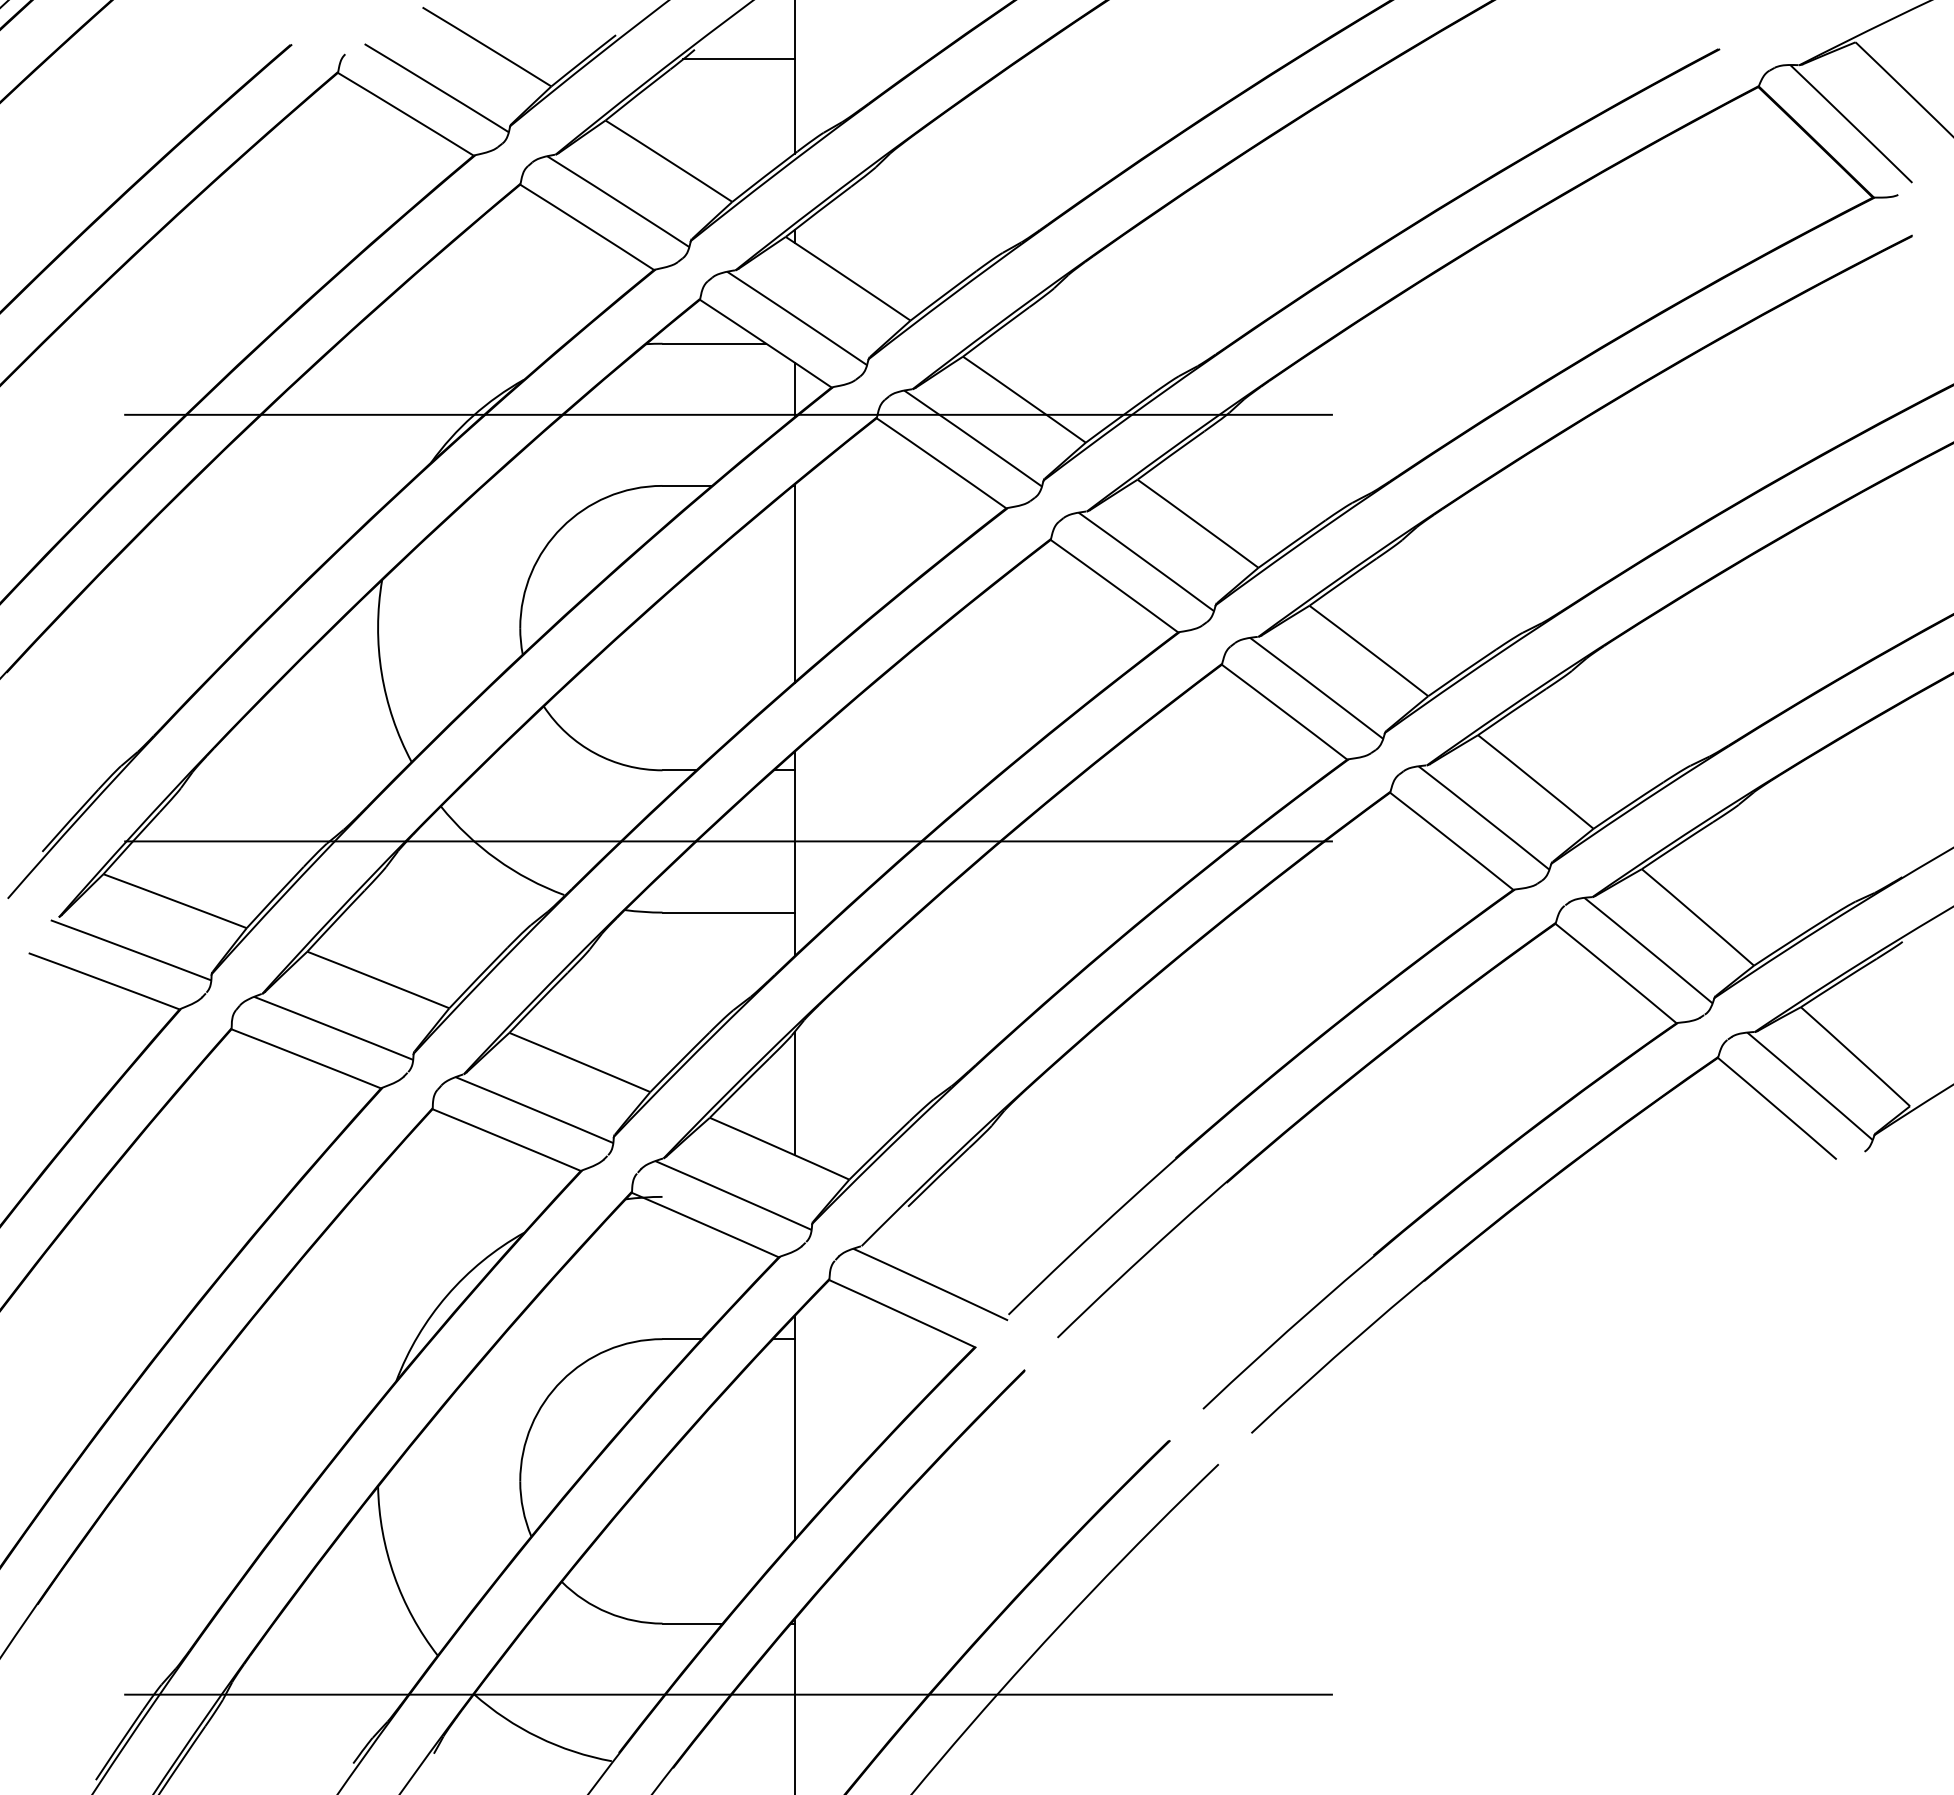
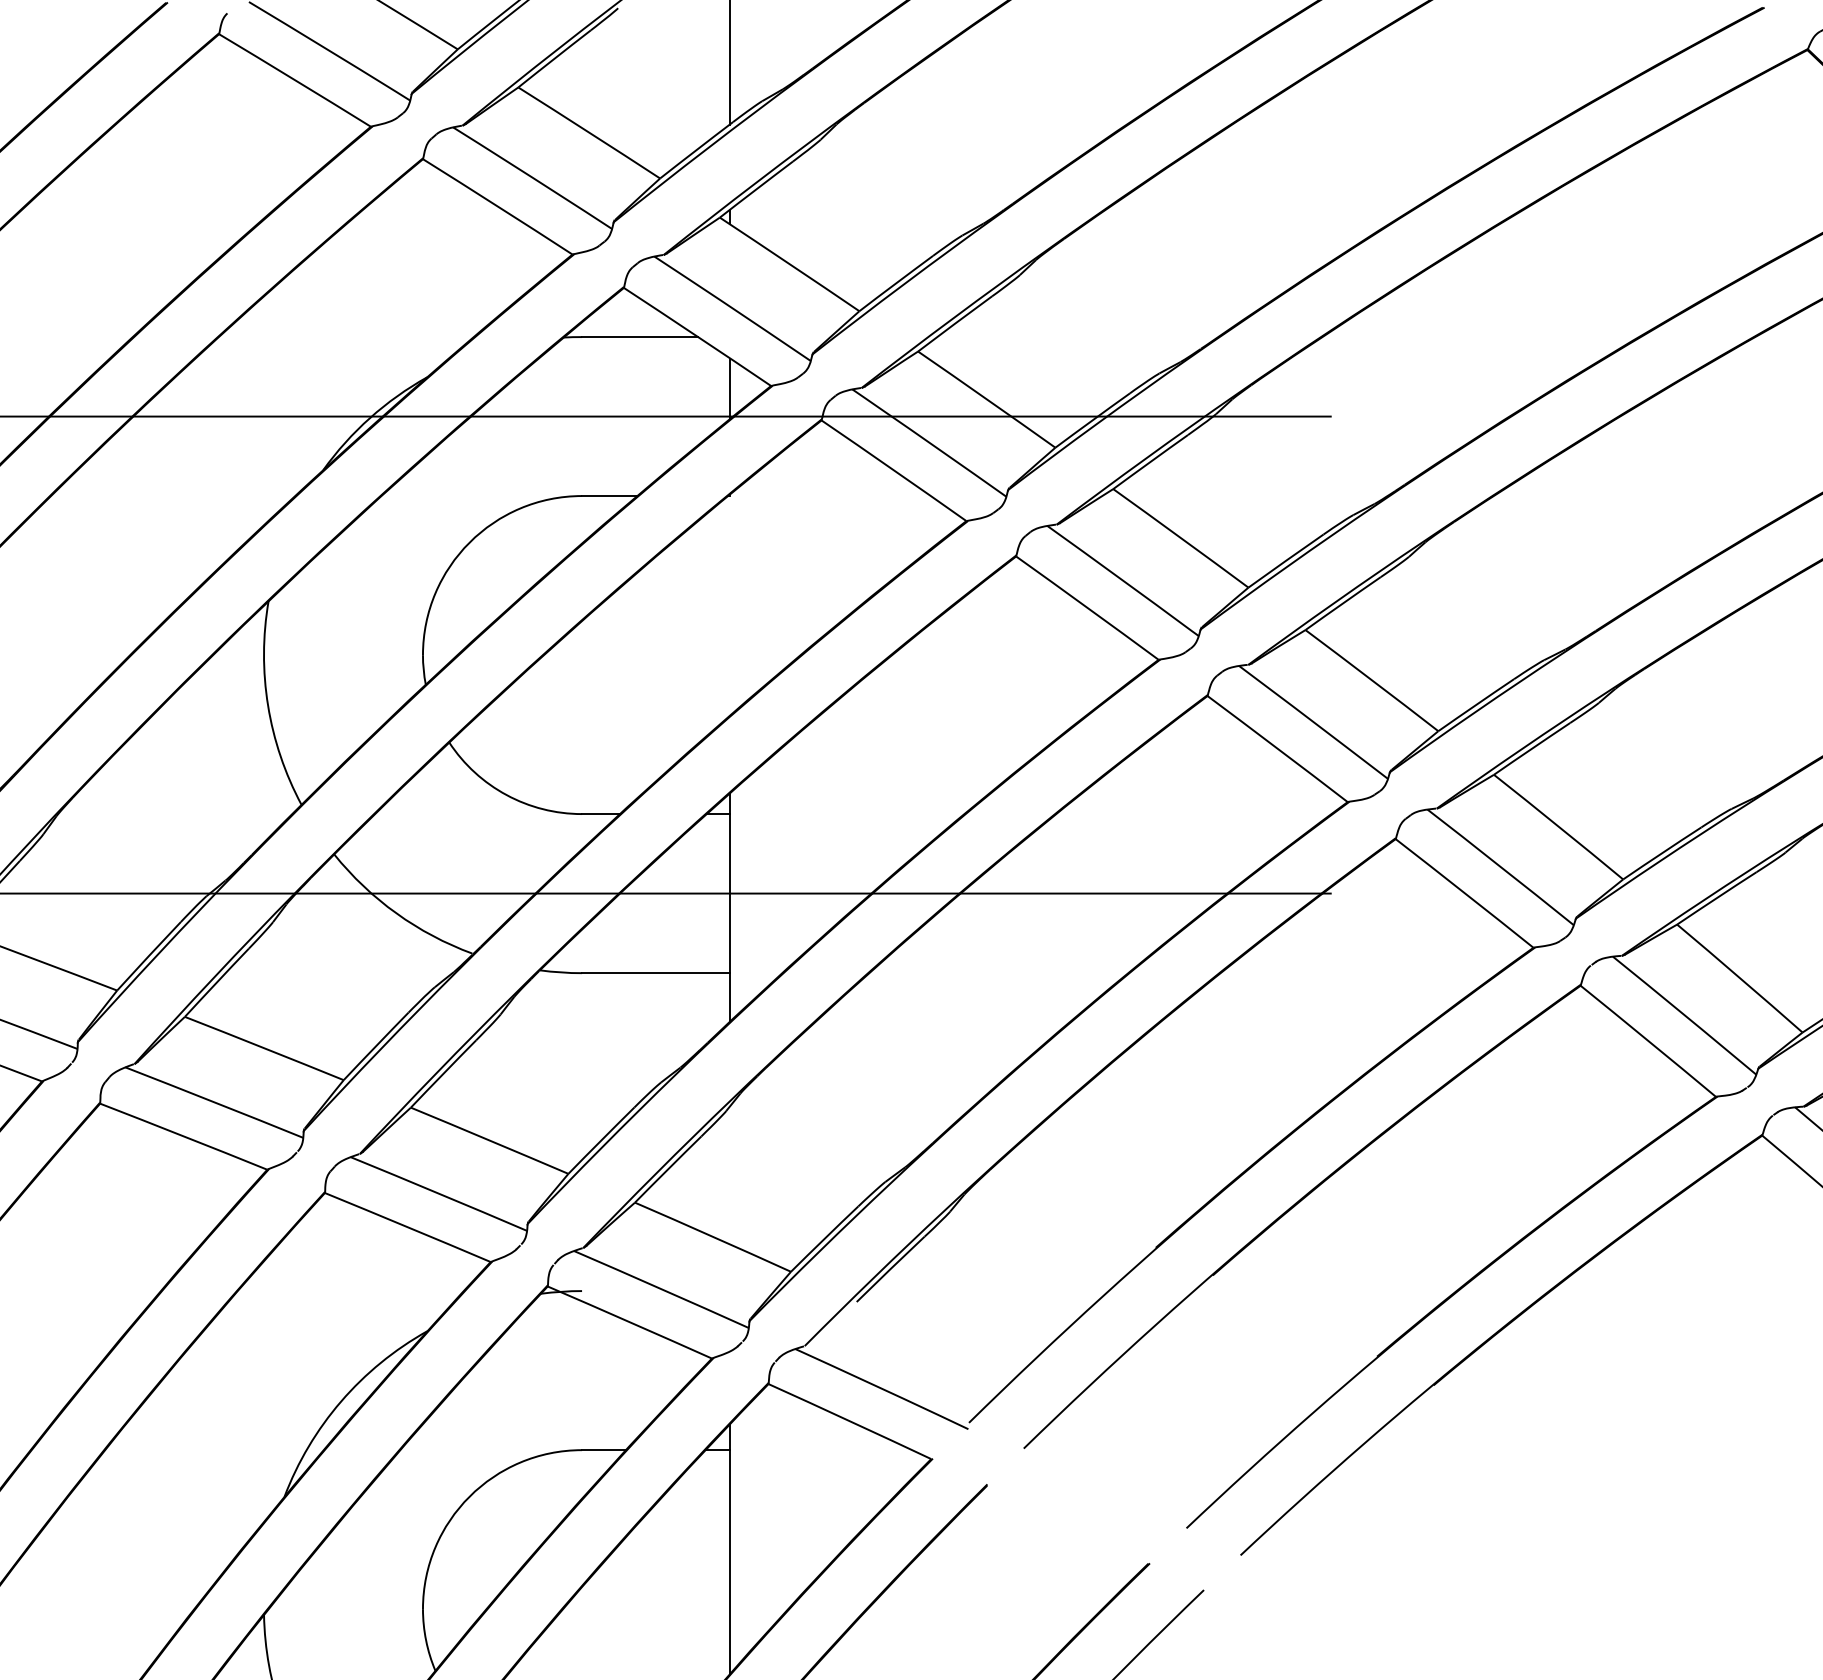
line: (738, 59) -> (667, 19), removed
line: (794, 583) -> (729, 605), removed
line: (794, 1093) -> (729, 1175), removed

